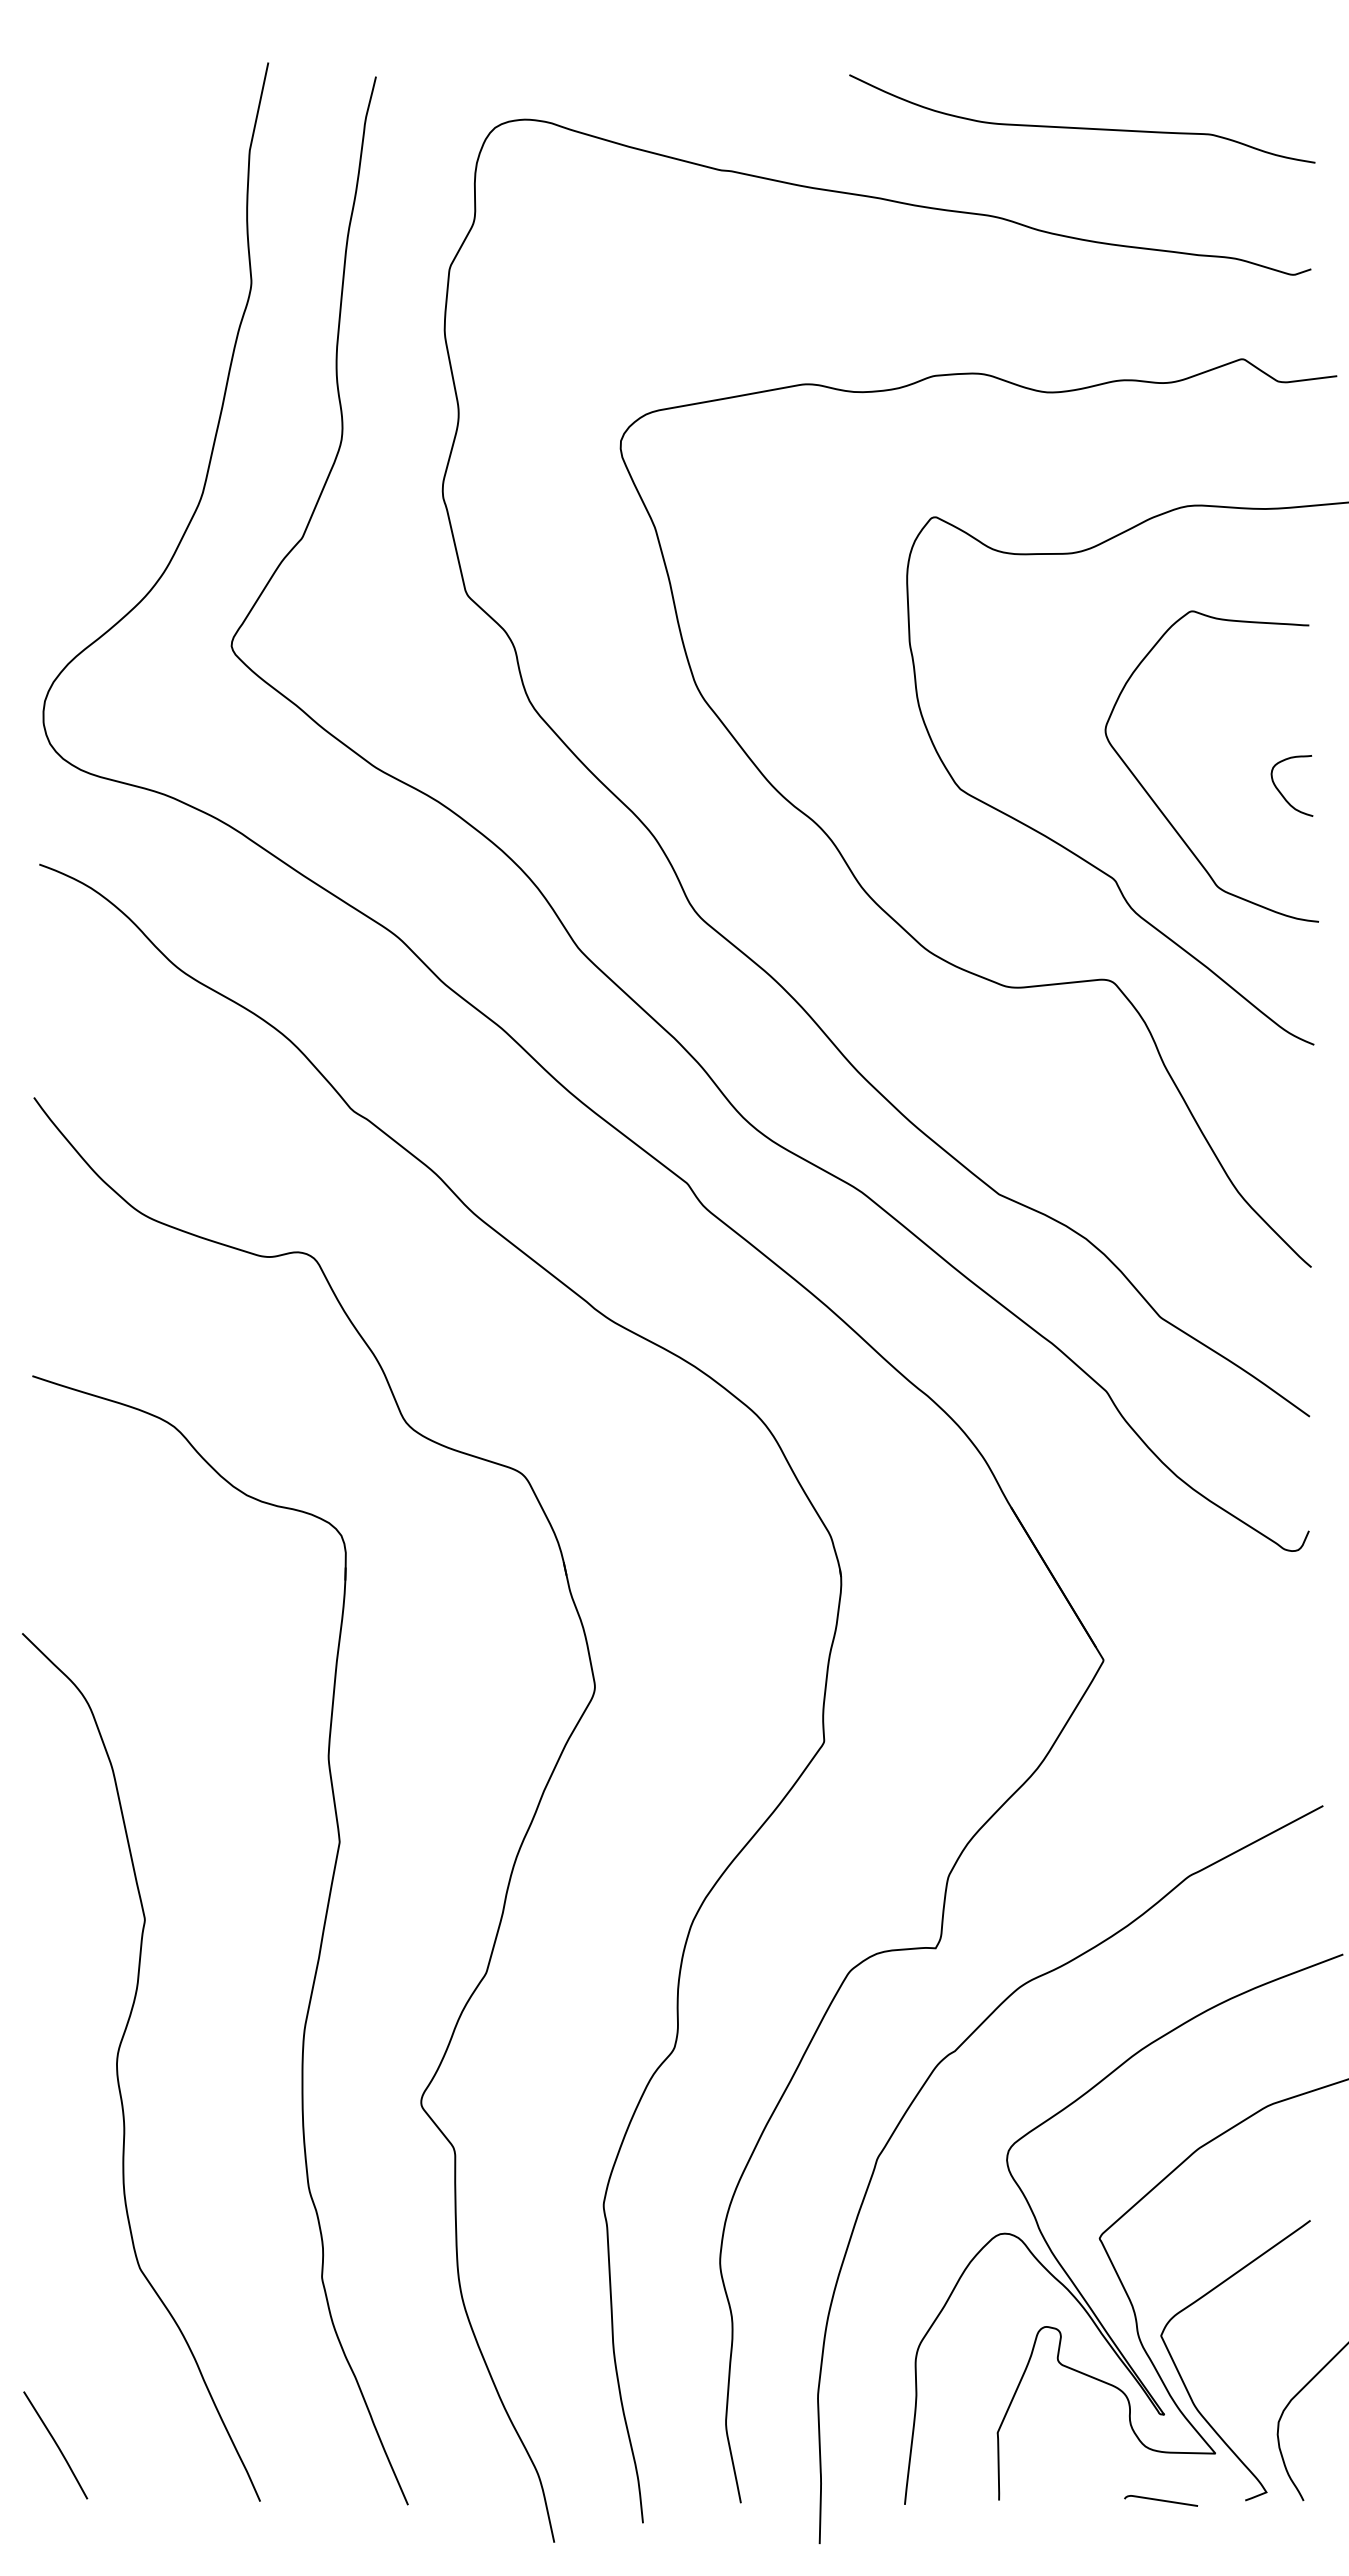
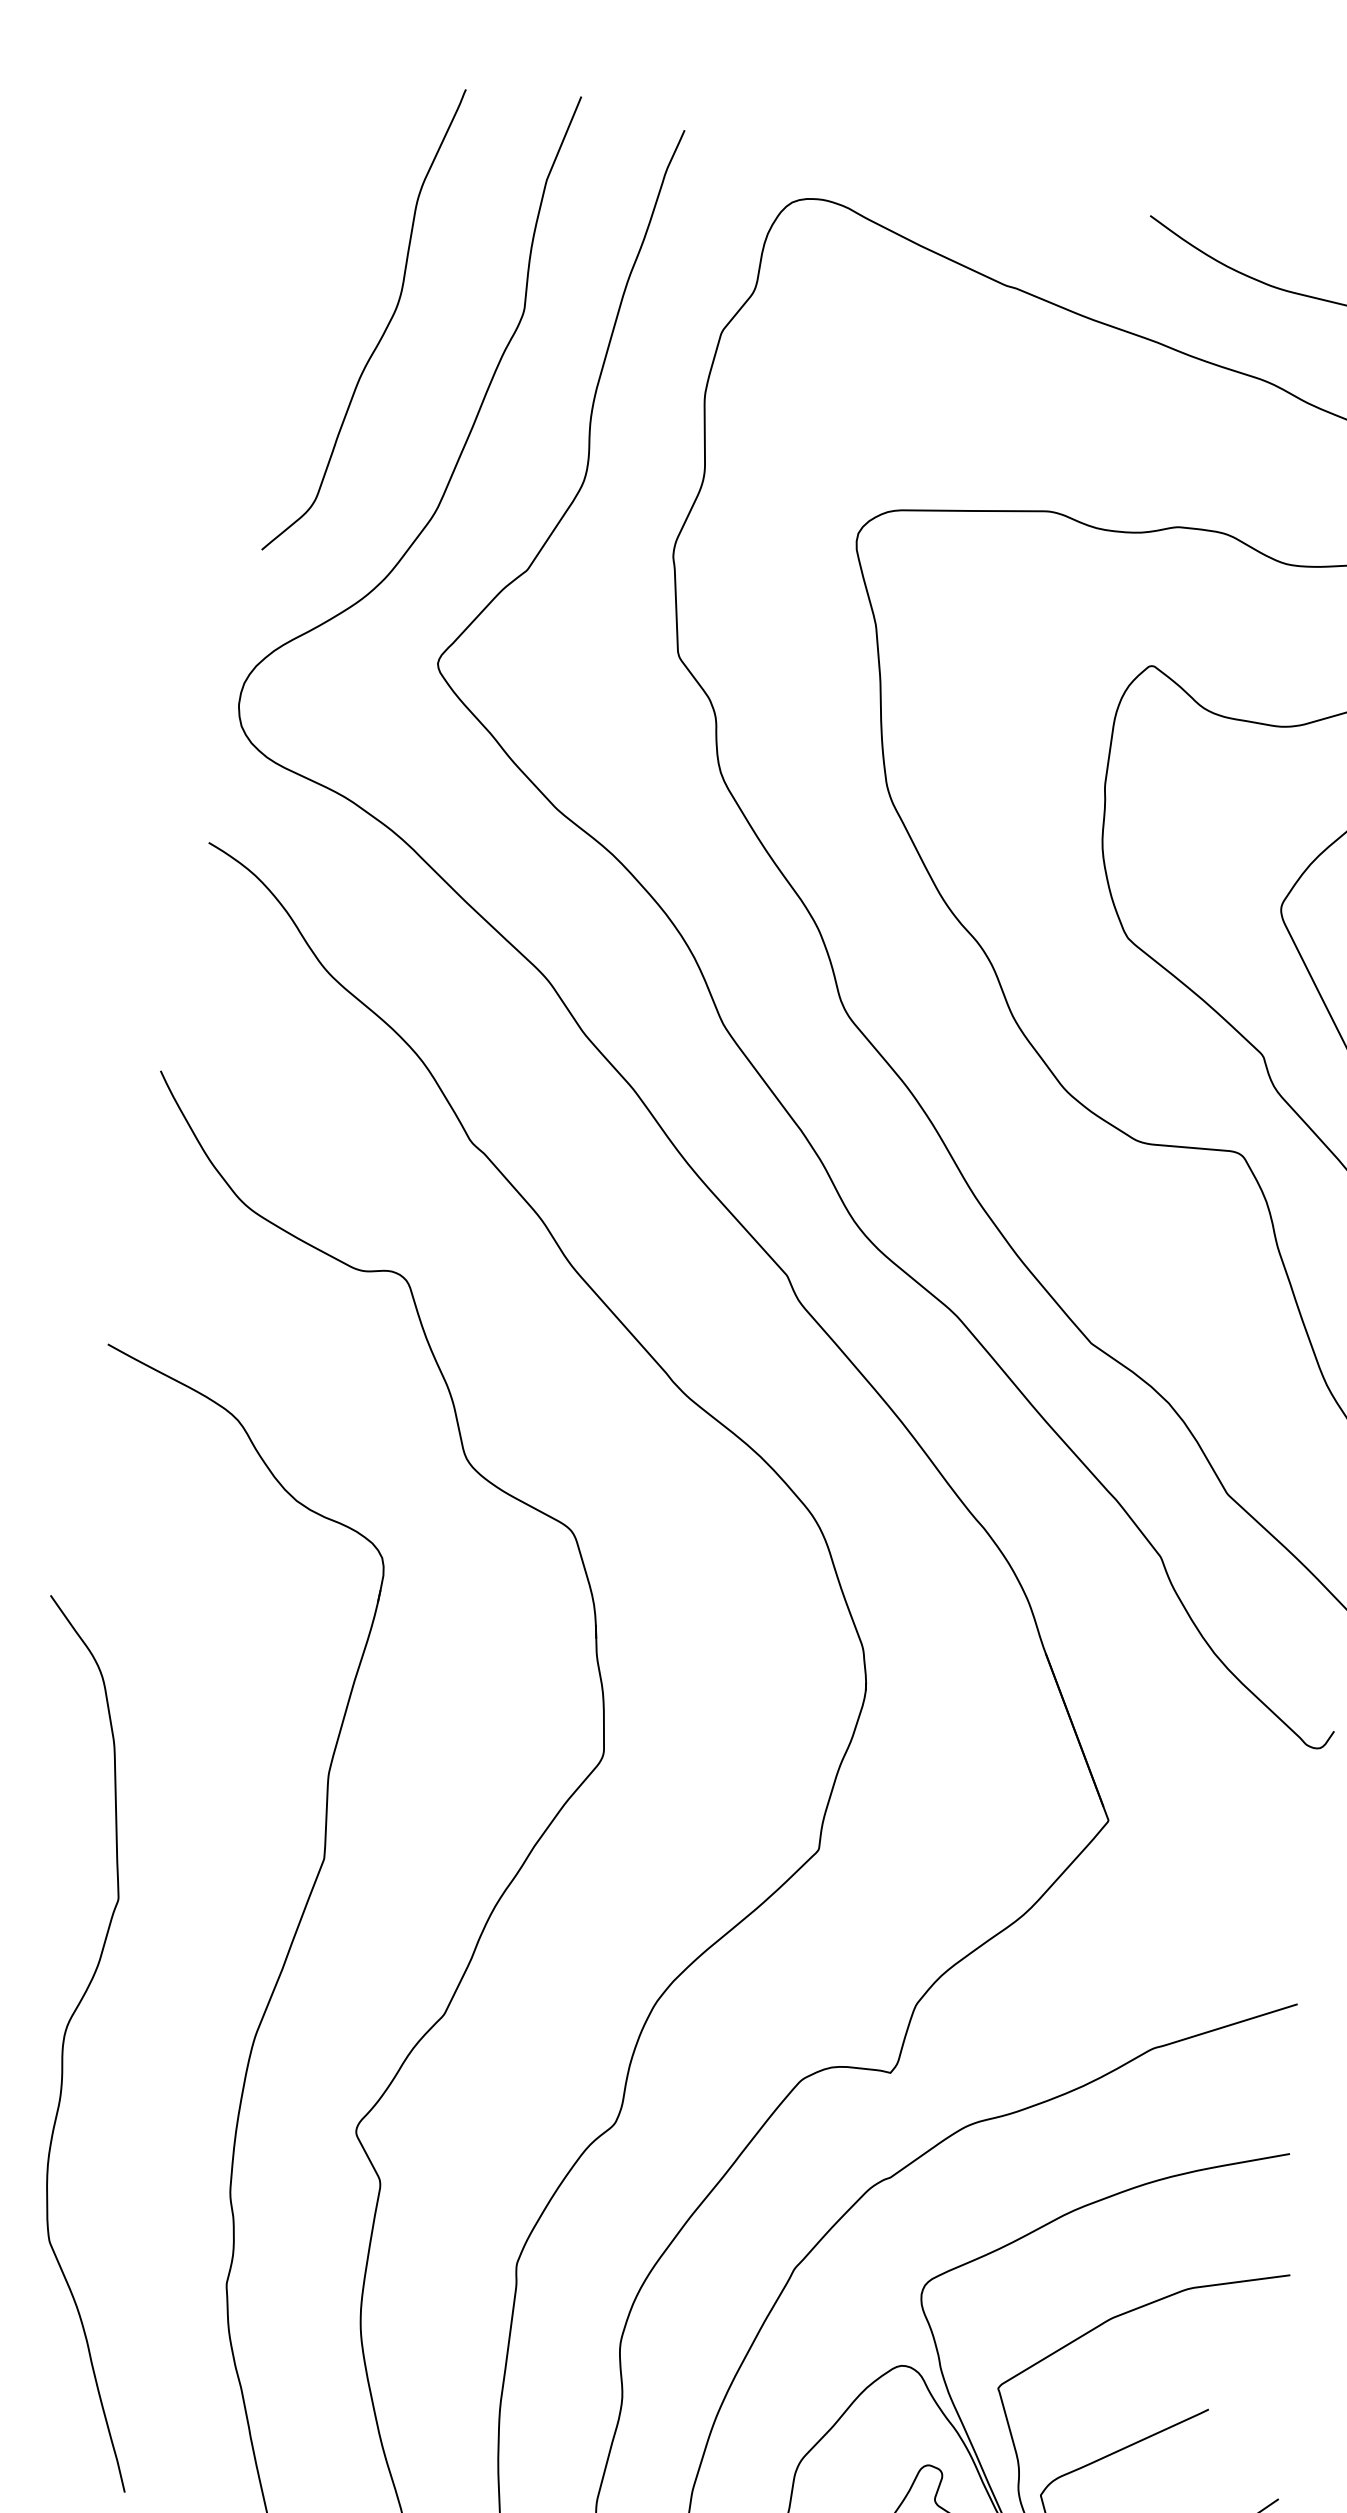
curve: (117, 328) -> (384, 330), added

